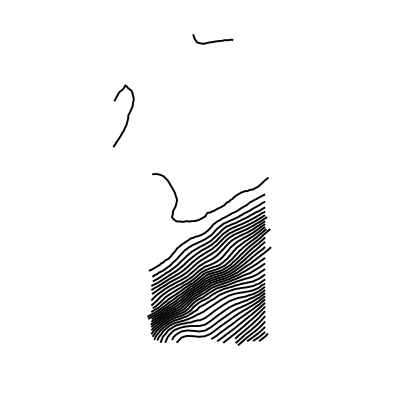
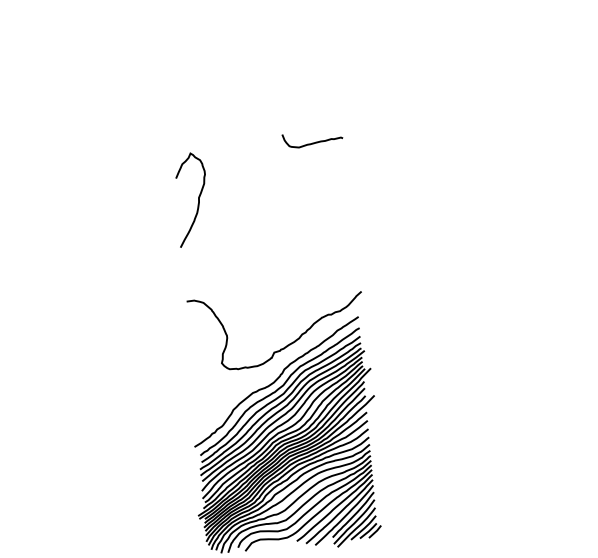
curve: (212, 41) -> (312, 142), moved
curve: (127, 115) -> (197, 198), moved

